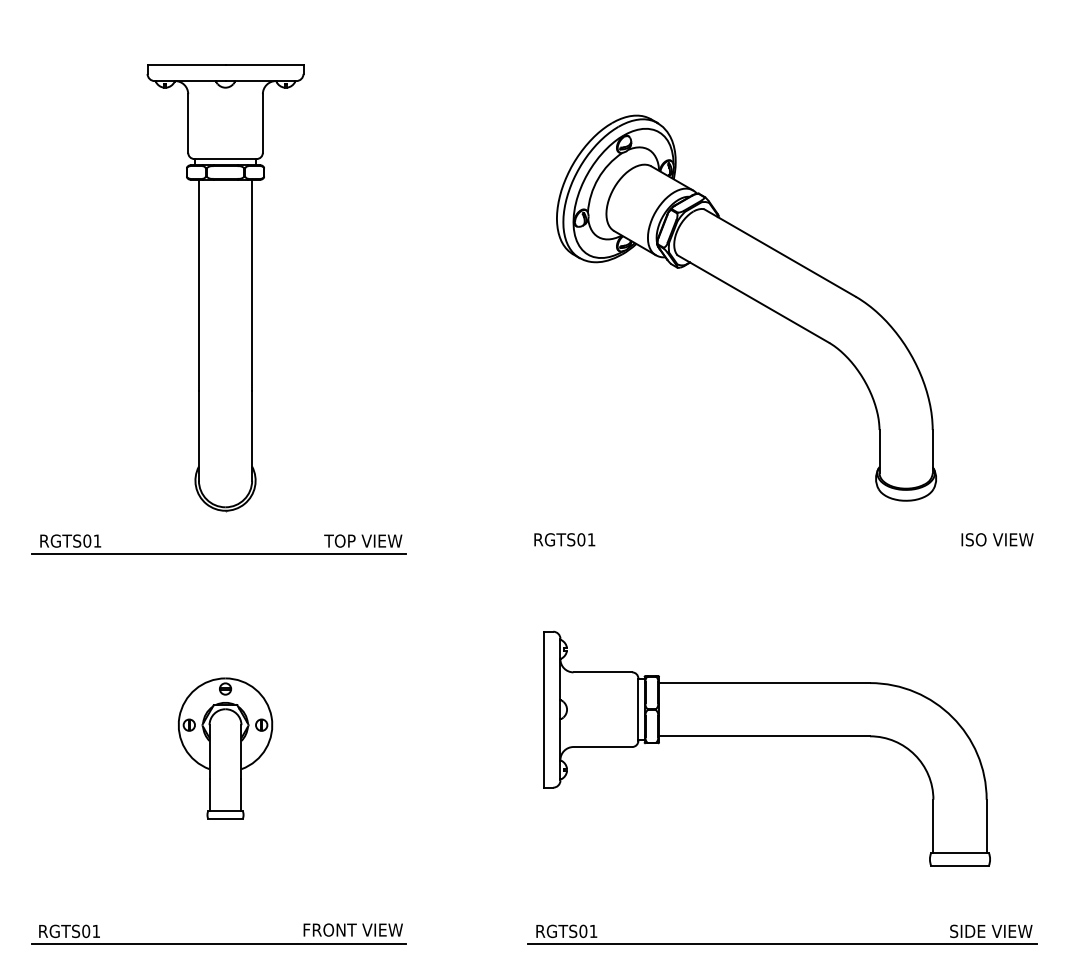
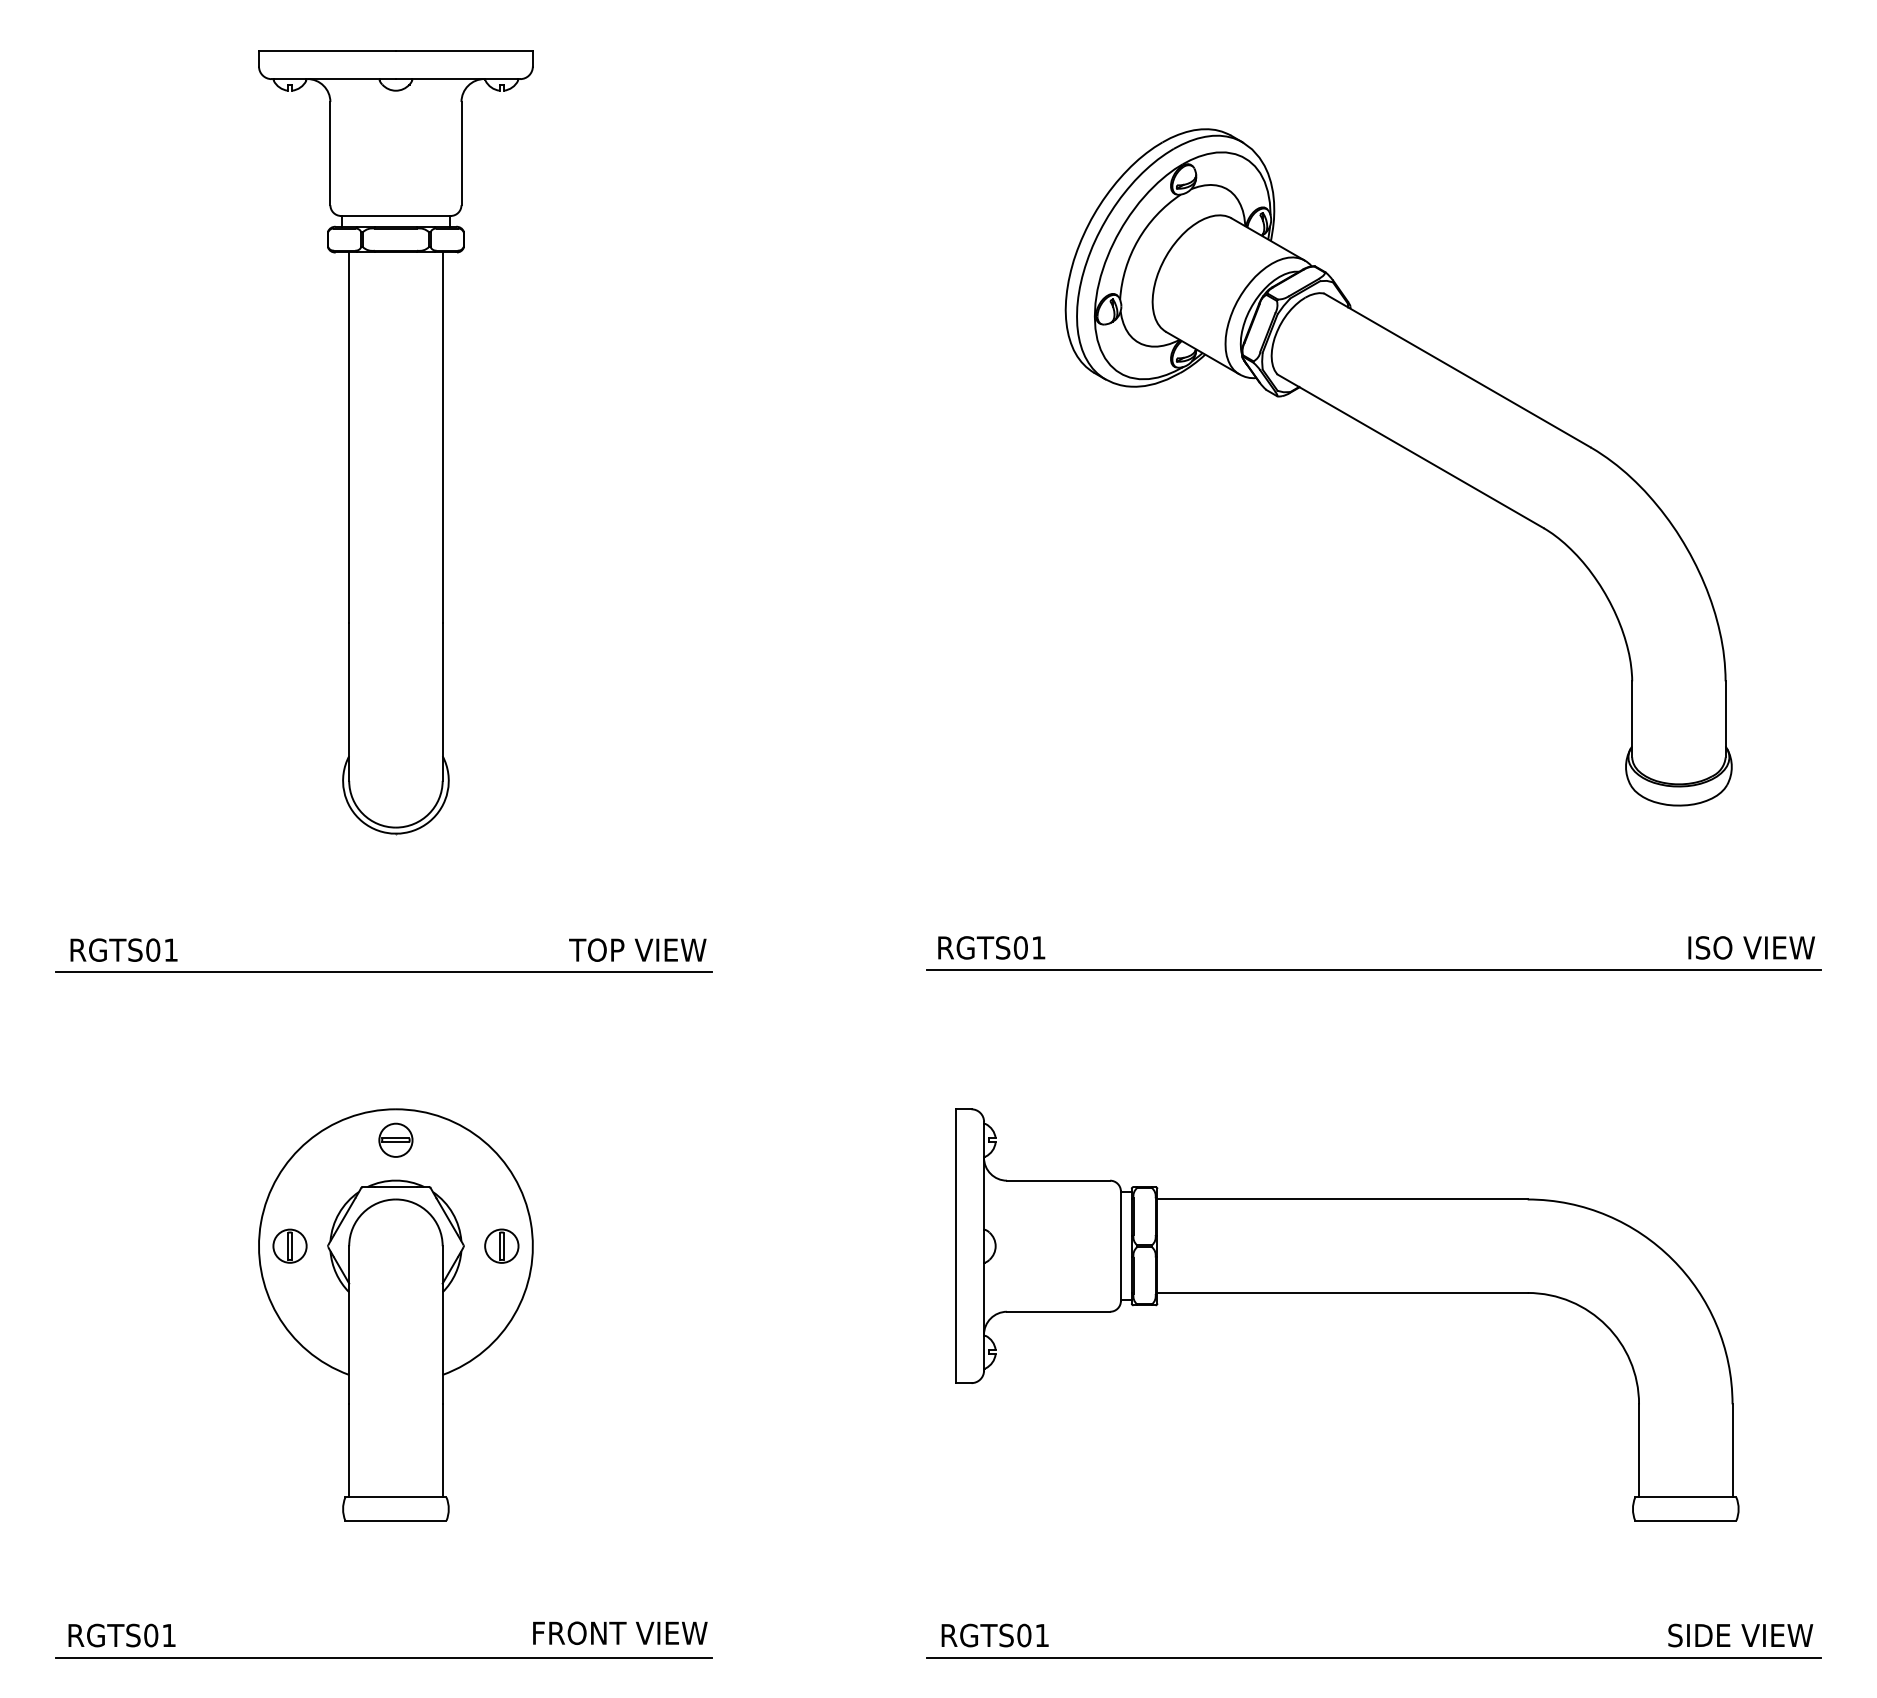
part: (225, 288) -> (395, 443), moved
part: (751, 299) -> (1407, 452), moved
line: (781, 552) -> (1372, 970), added
part: (225, 748) -> (395, 1314), size x1.67

